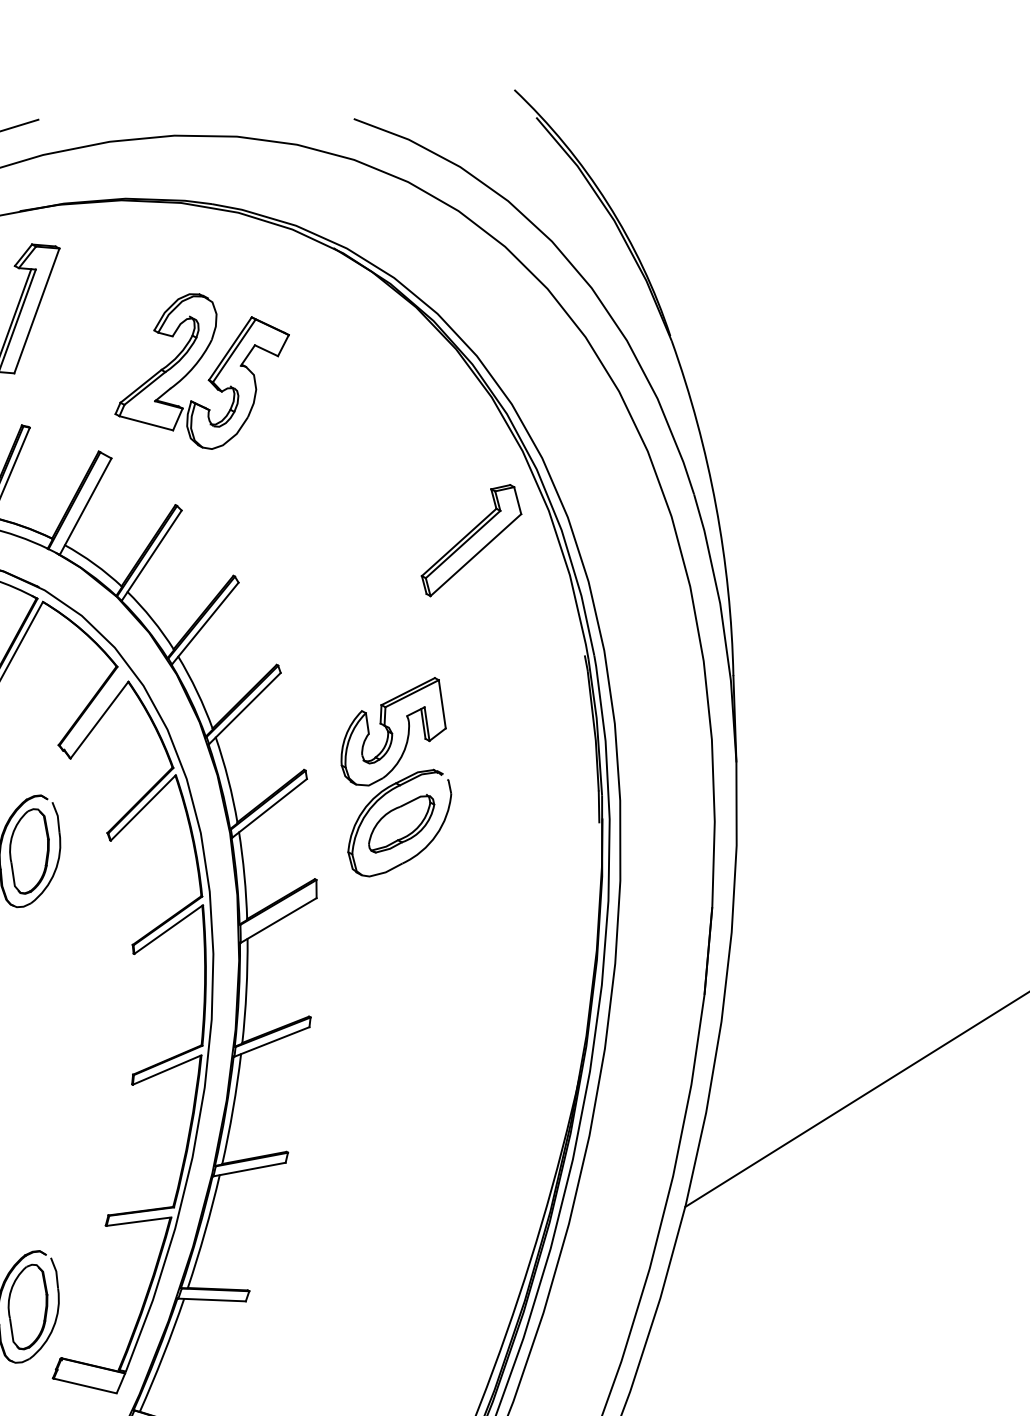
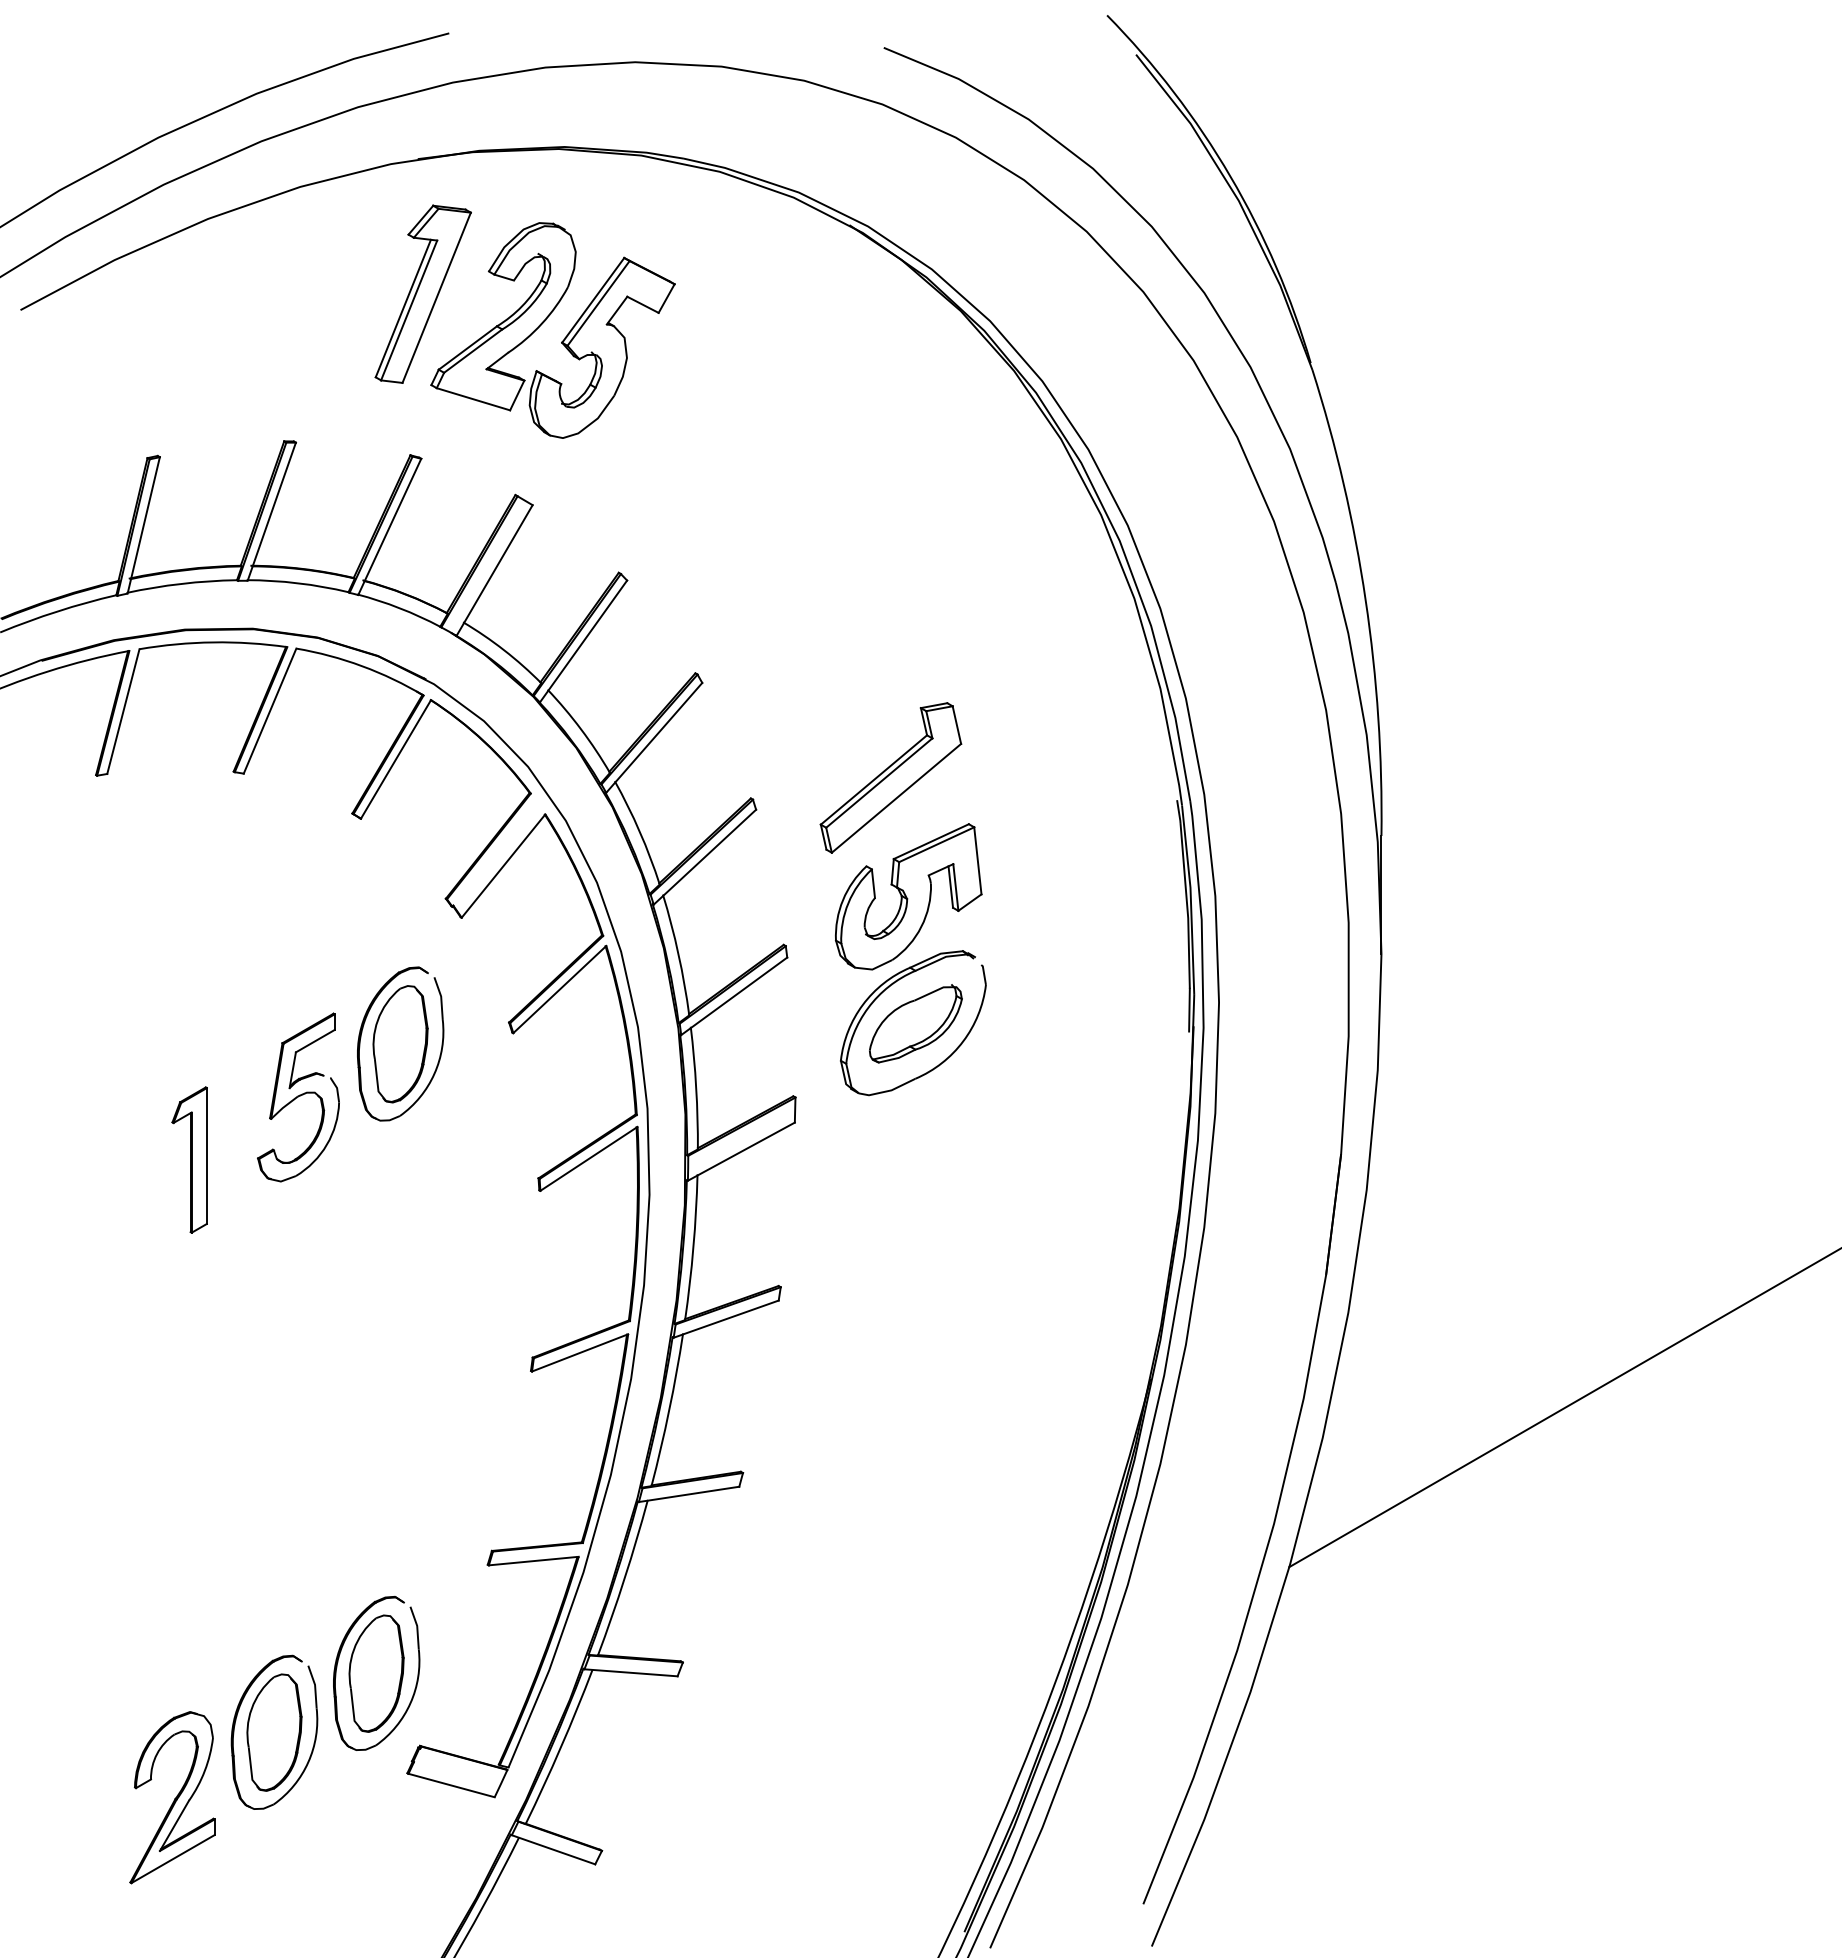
part: (195, 365) -> (544, 322), moved
part: (471, 540) -> (890, 777), moved

